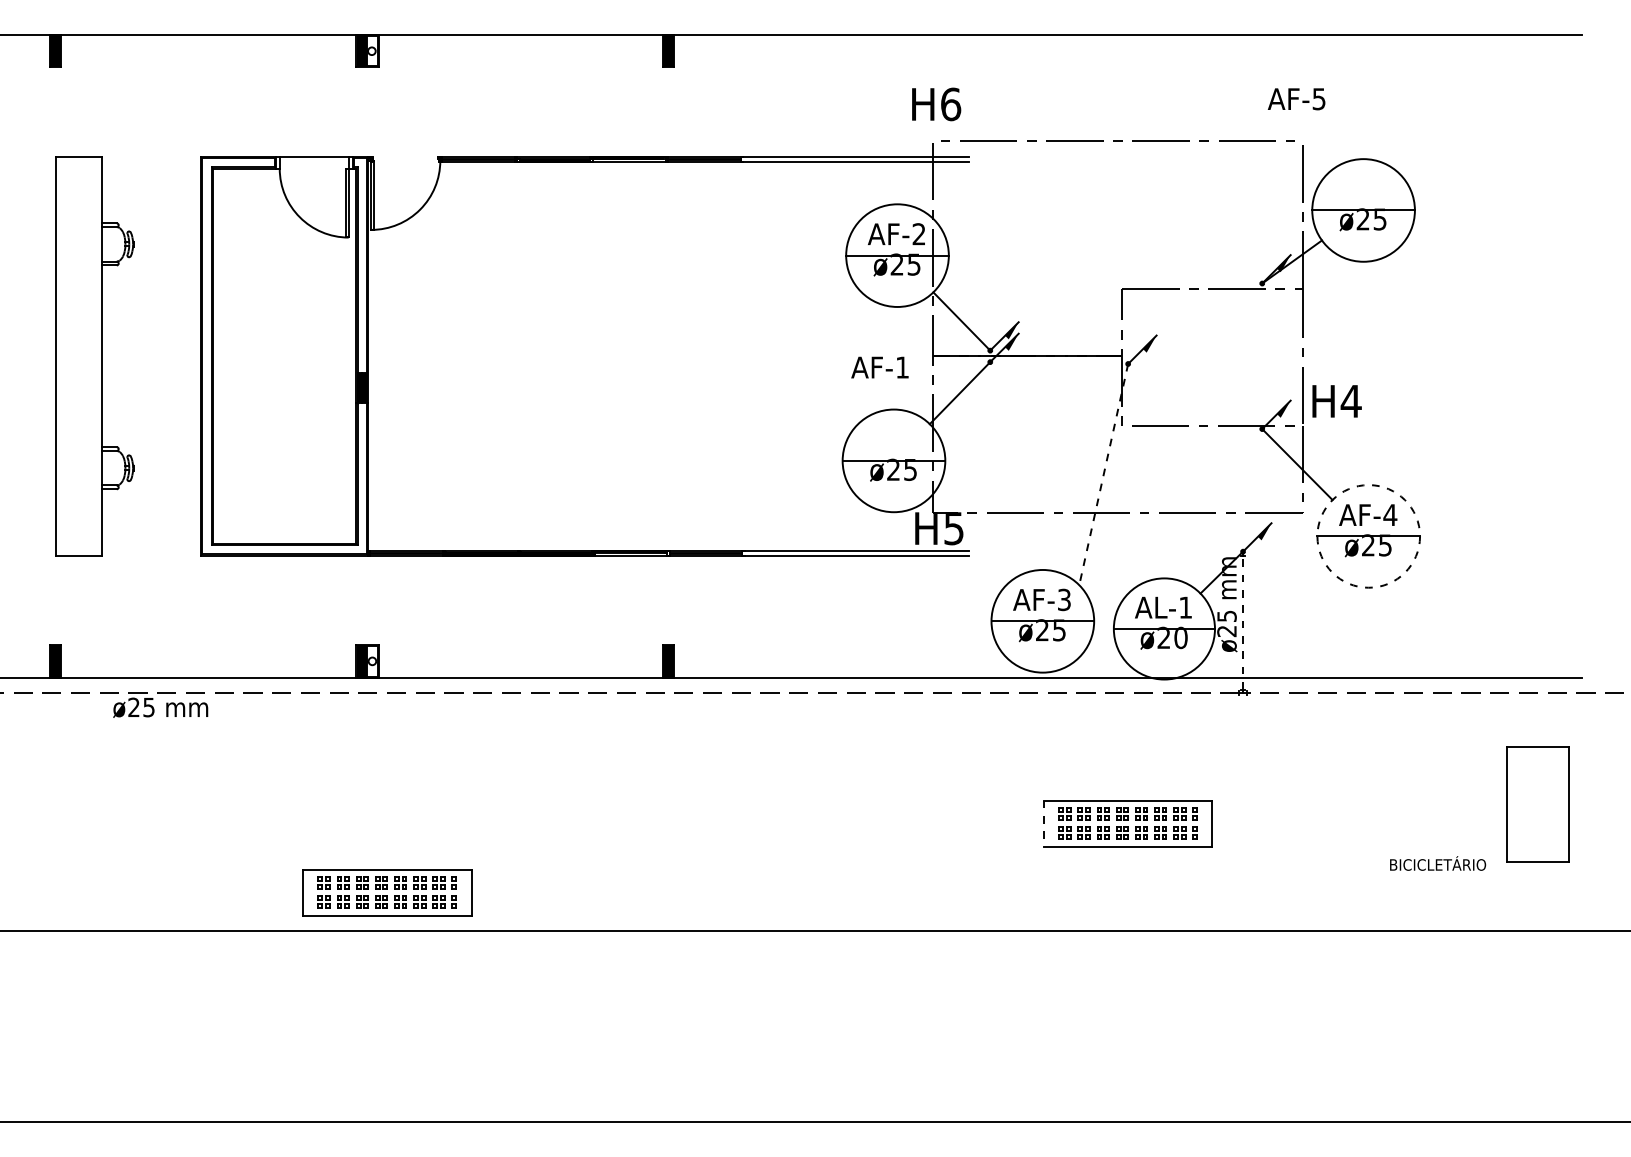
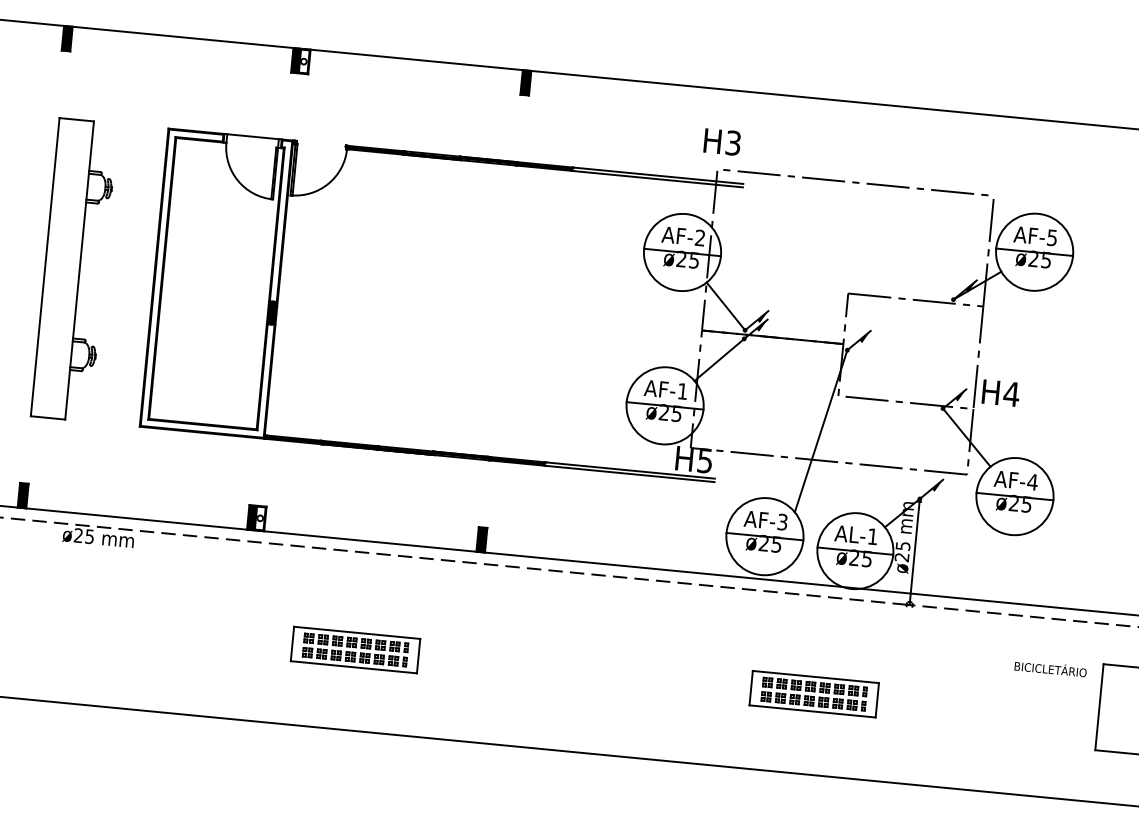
text: (1296, 99) -> (1035, 236), moved
text: (951, 104) -> (733, 143), H6 -> H3
text: (879, 367) -> (665, 389), moved
line: (1103, 475) -> (820, 431), dashed -> solid
circle: (1368, 536) -> (1014, 496), dashed -> solid
line: (1243, 622) -> (915, 552), dashed -> solid
text: (1180, 637) -> (866, 558), ø20 -> ø25
line: (1043, 823) -> (750, 688), dashed -> solid
text: (1438, 863) -> (1051, 668), moved
part: (387, 892) -> (355, 649), moved

